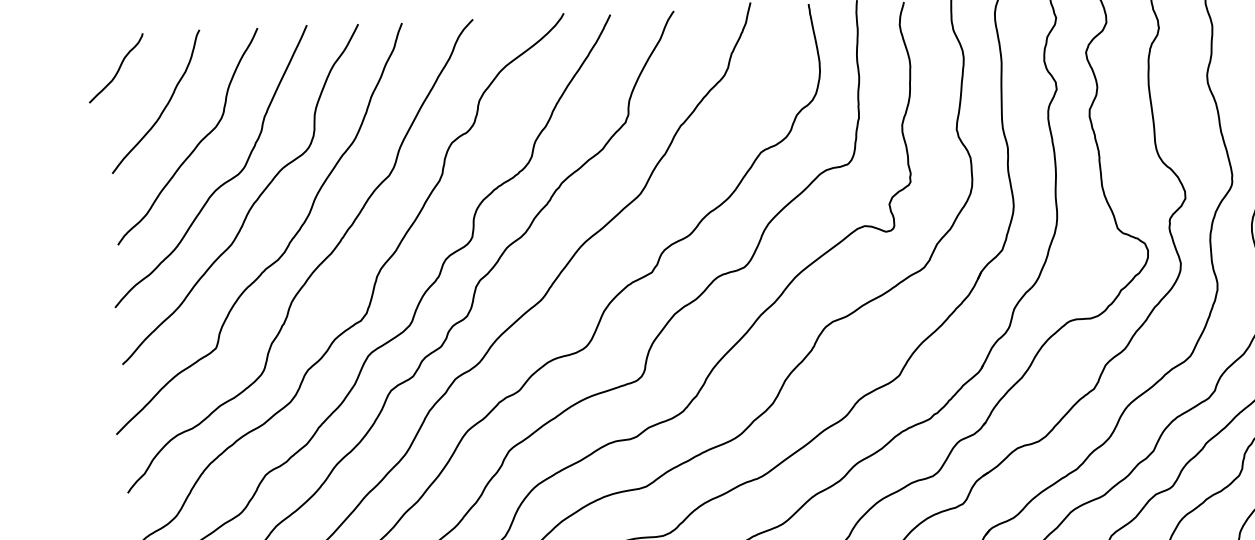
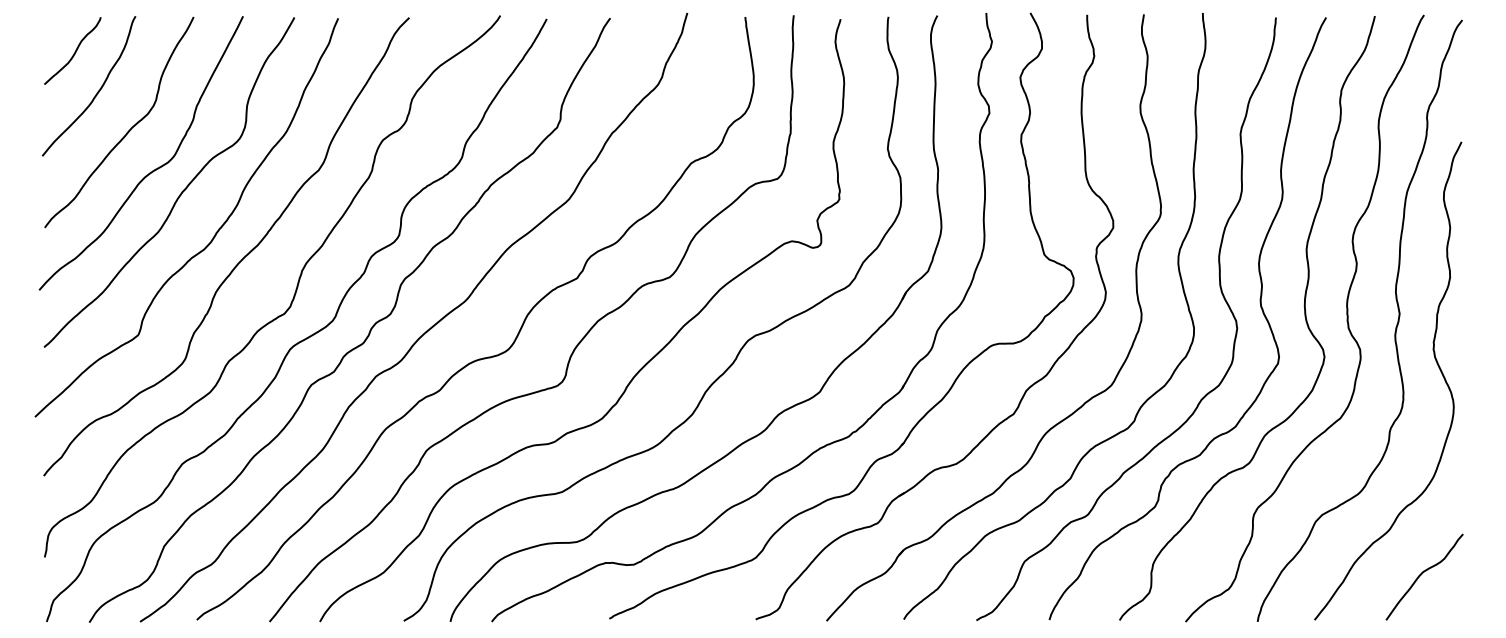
curve: (117, 68) -> (74, 51), moved

